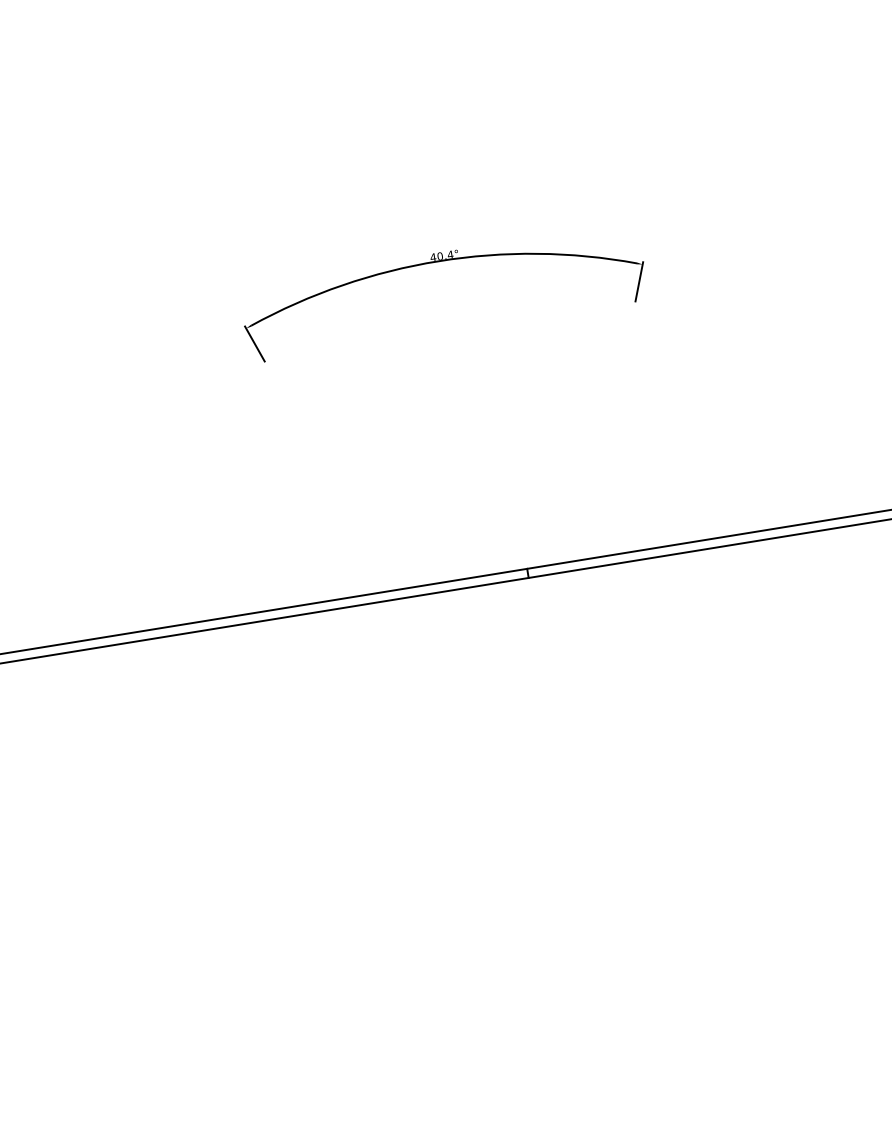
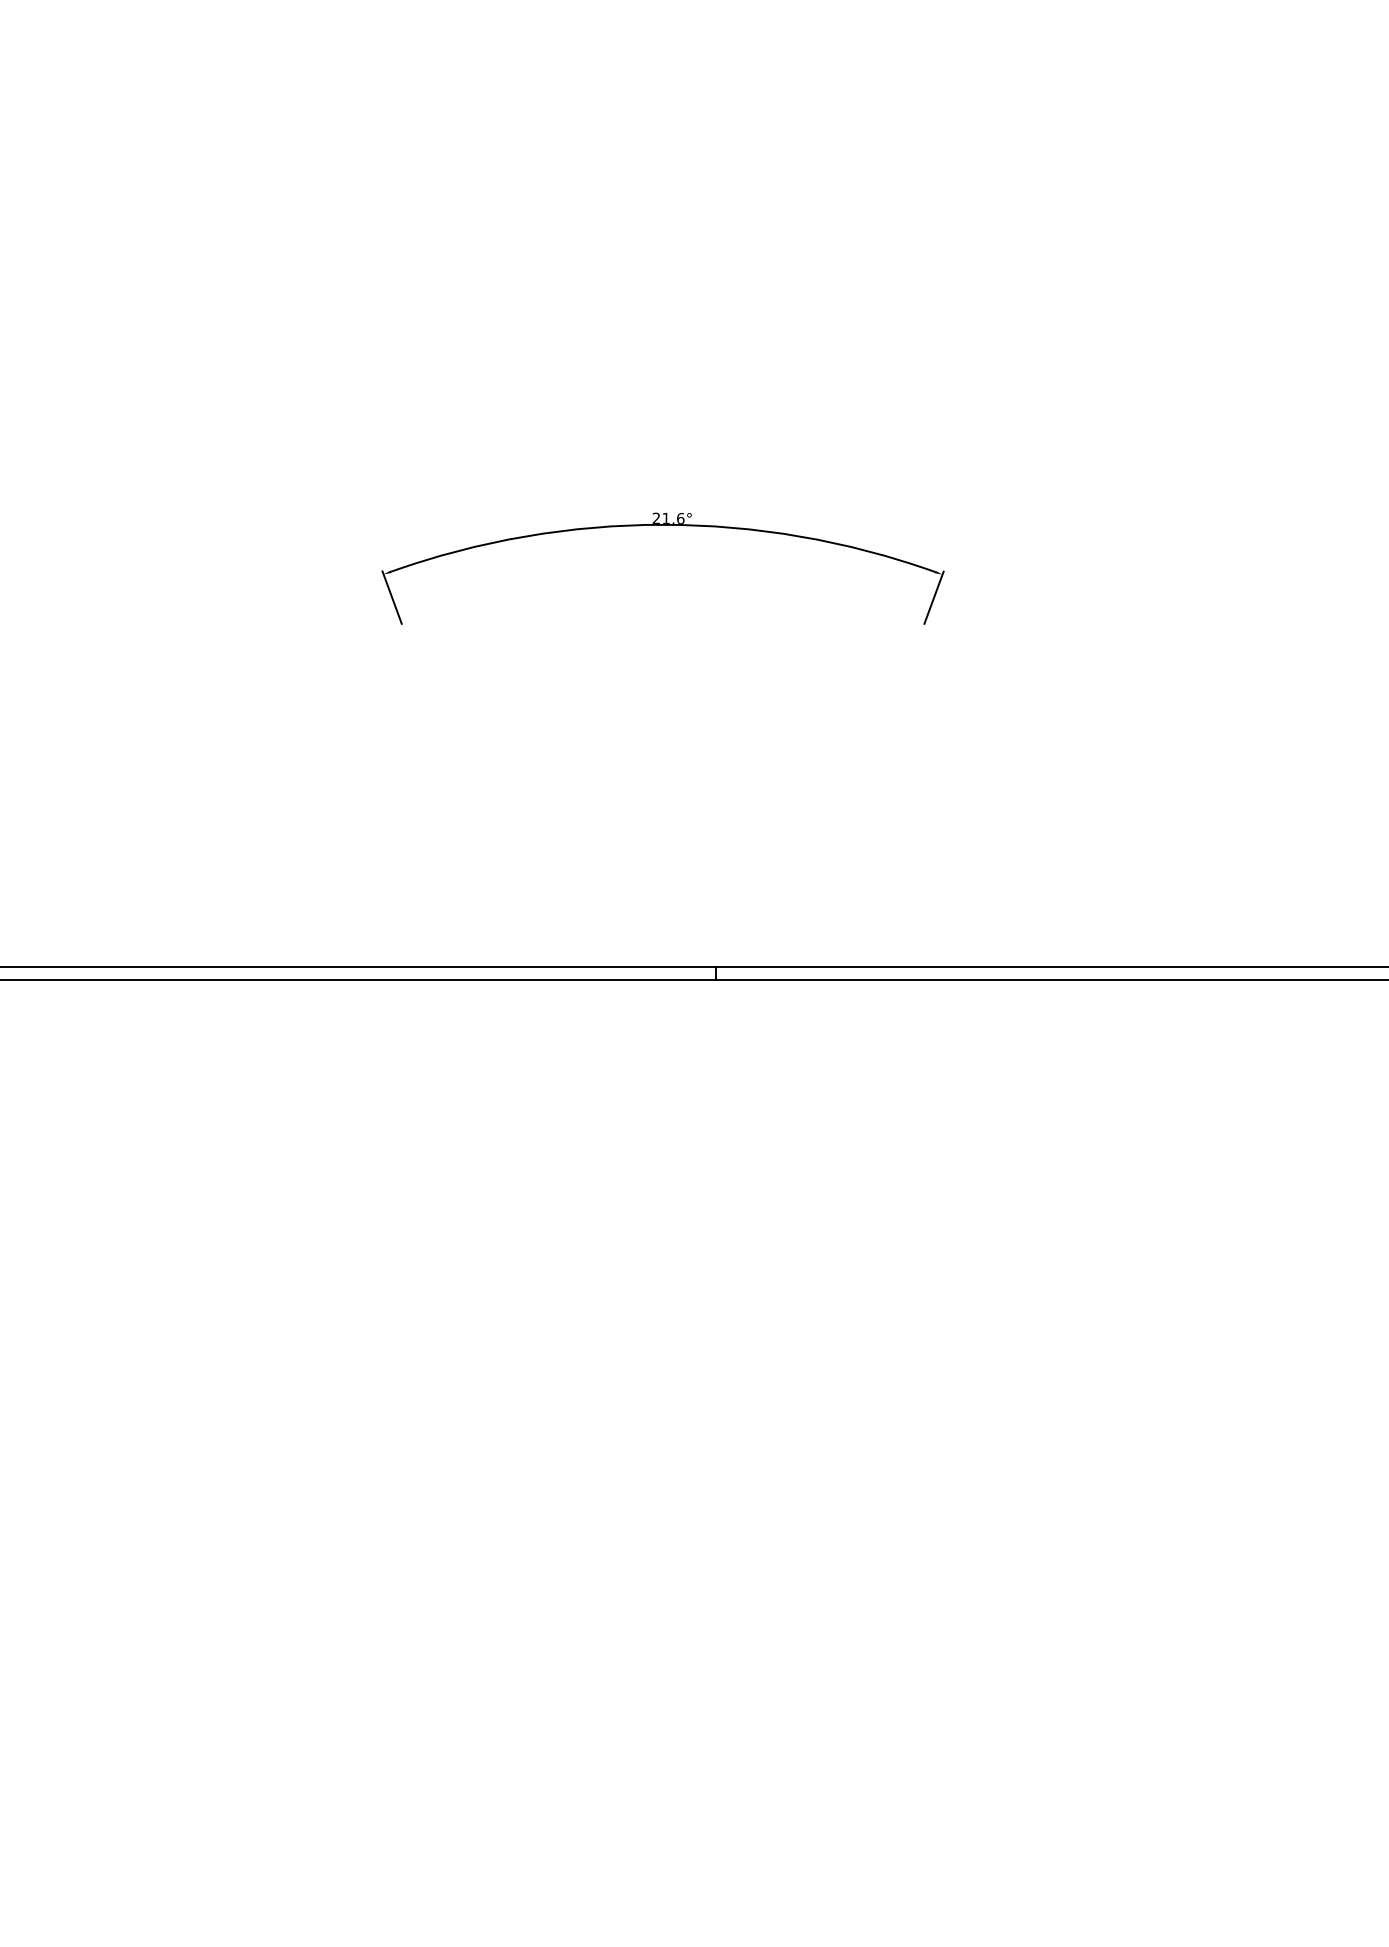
text: (441, 255) -> (668, 517), 40,4° -> 21,6°

